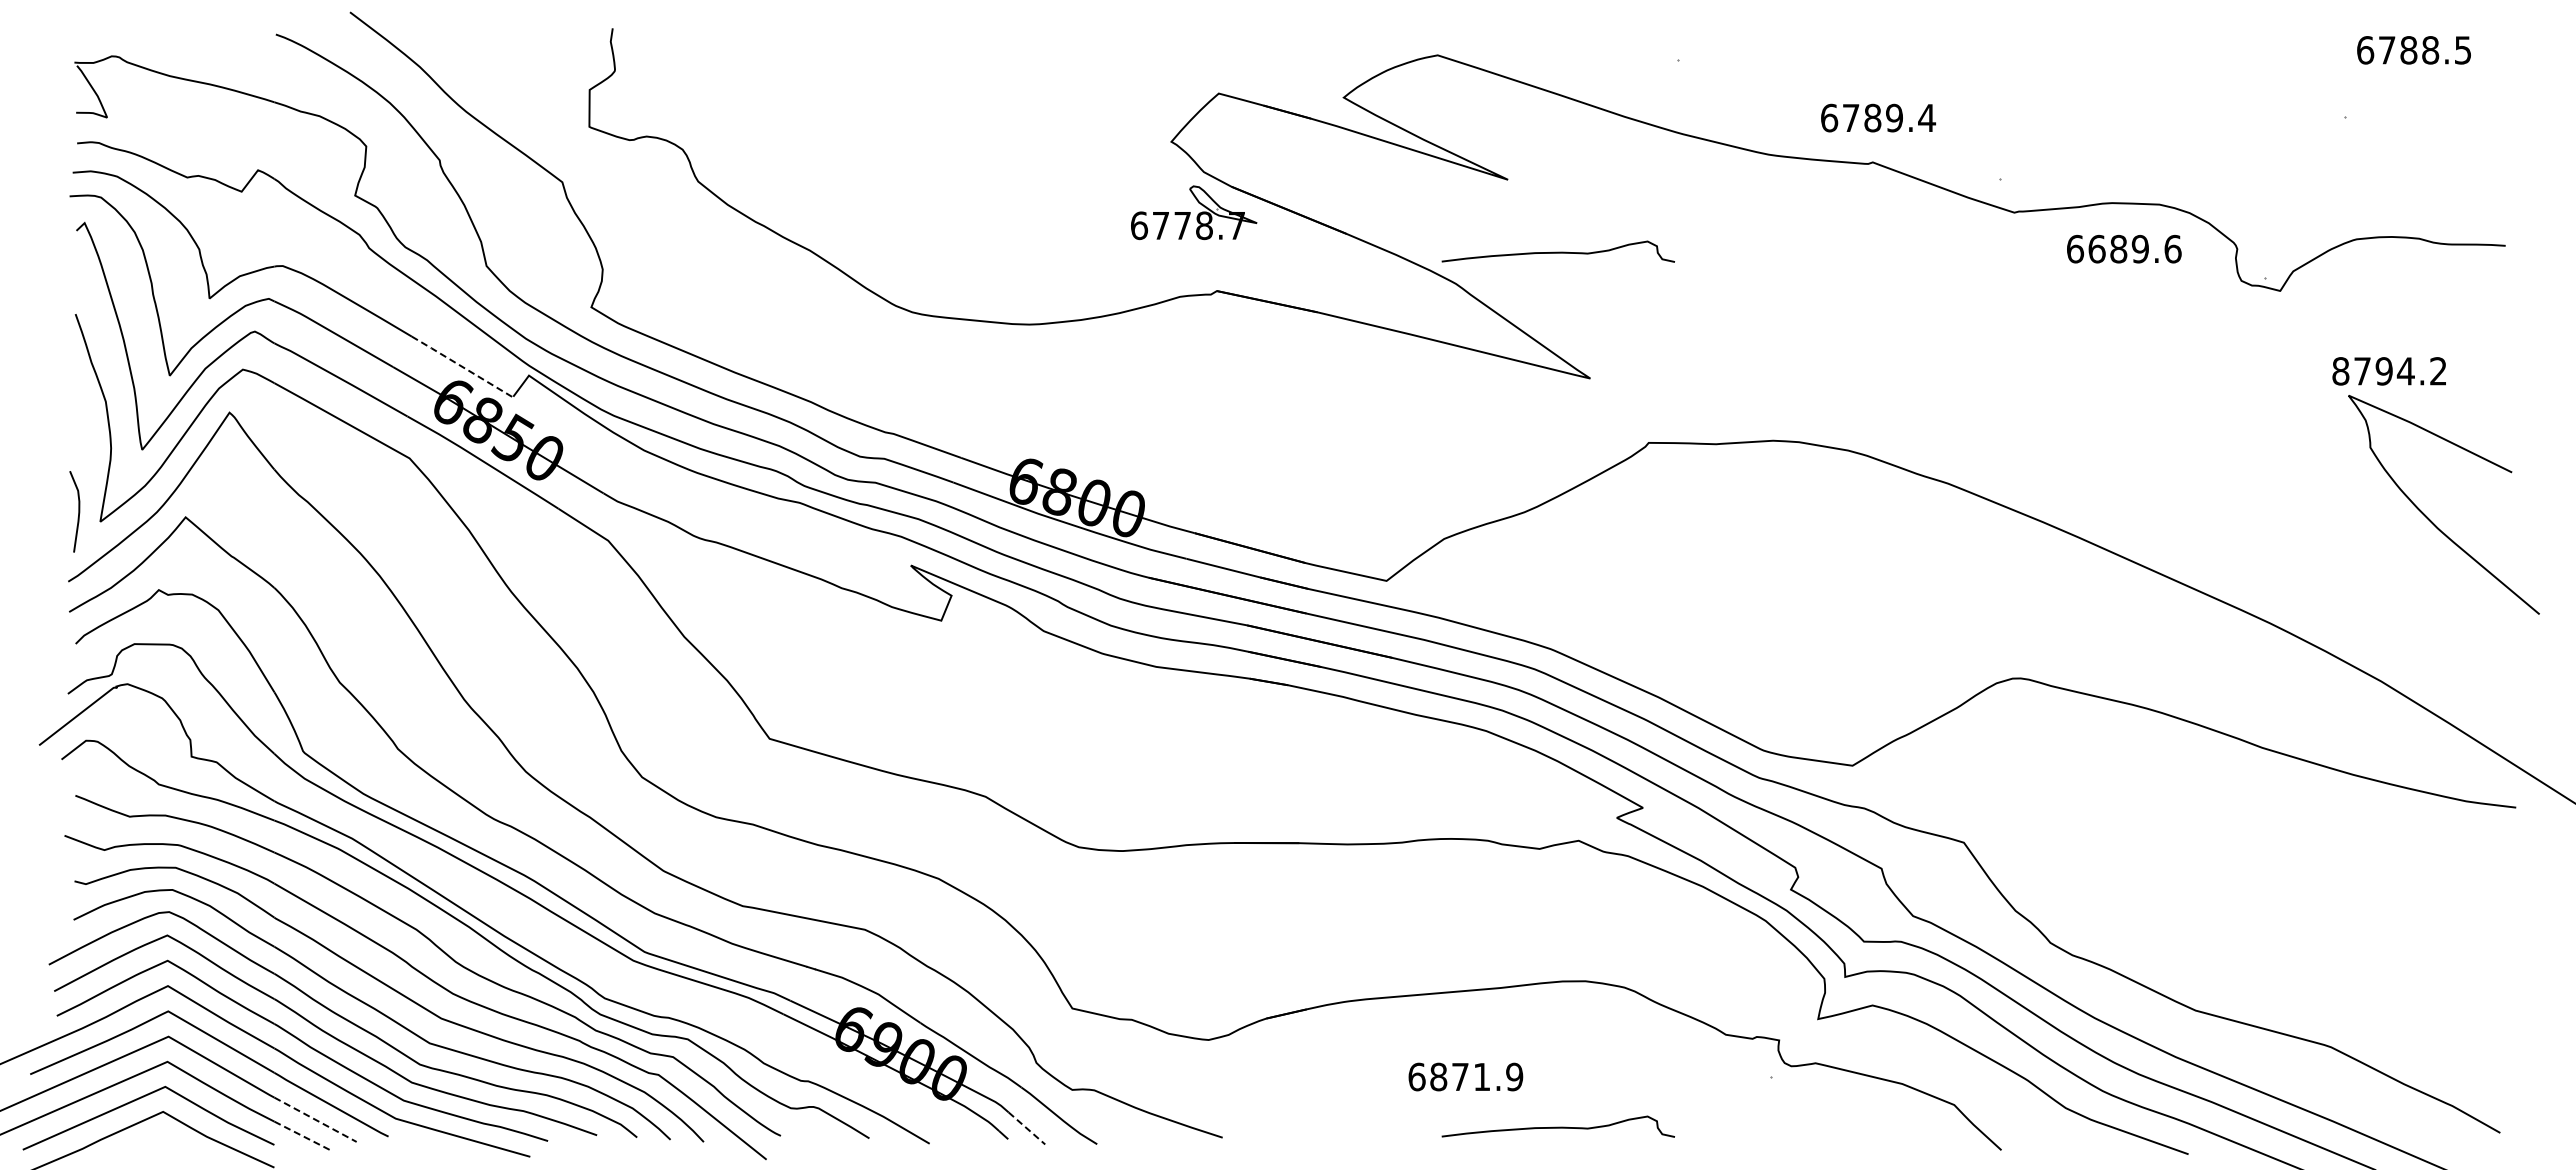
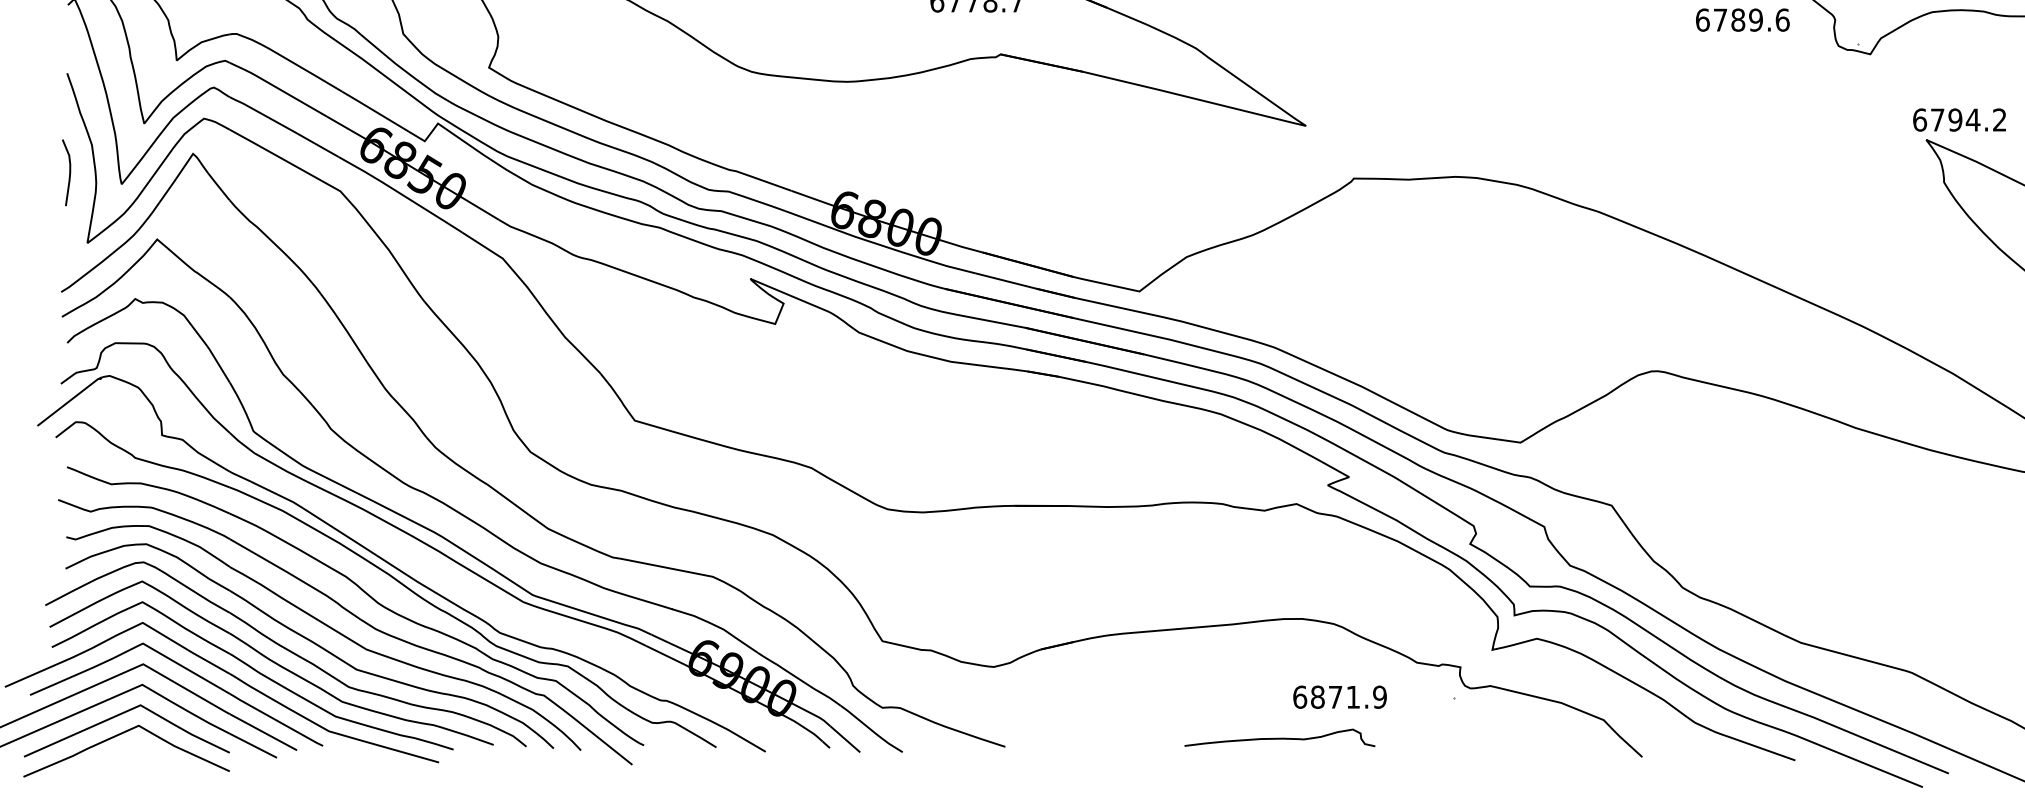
text: (2096, 248) -> (1720, 19), 6689.6 -> 6789.6
curve: (1557, 251) -> (1279, 22), removed
line: (462, 366) -> (383, 116), dashed -> solid
text: (2340, 371) -> (1919, 120), 8794.2 -> 6794.2
curve: (78, 511) -> (69, 172), moved
text: (1465, 1076) -> (1339, 696), moved
line: (315, 1119) -> (263, 731), dashed -> solid
line: (1027, 1128) -> (845, 739), dashed -> solid
line: (303, 1136) -> (253, 745), dashed -> solid

